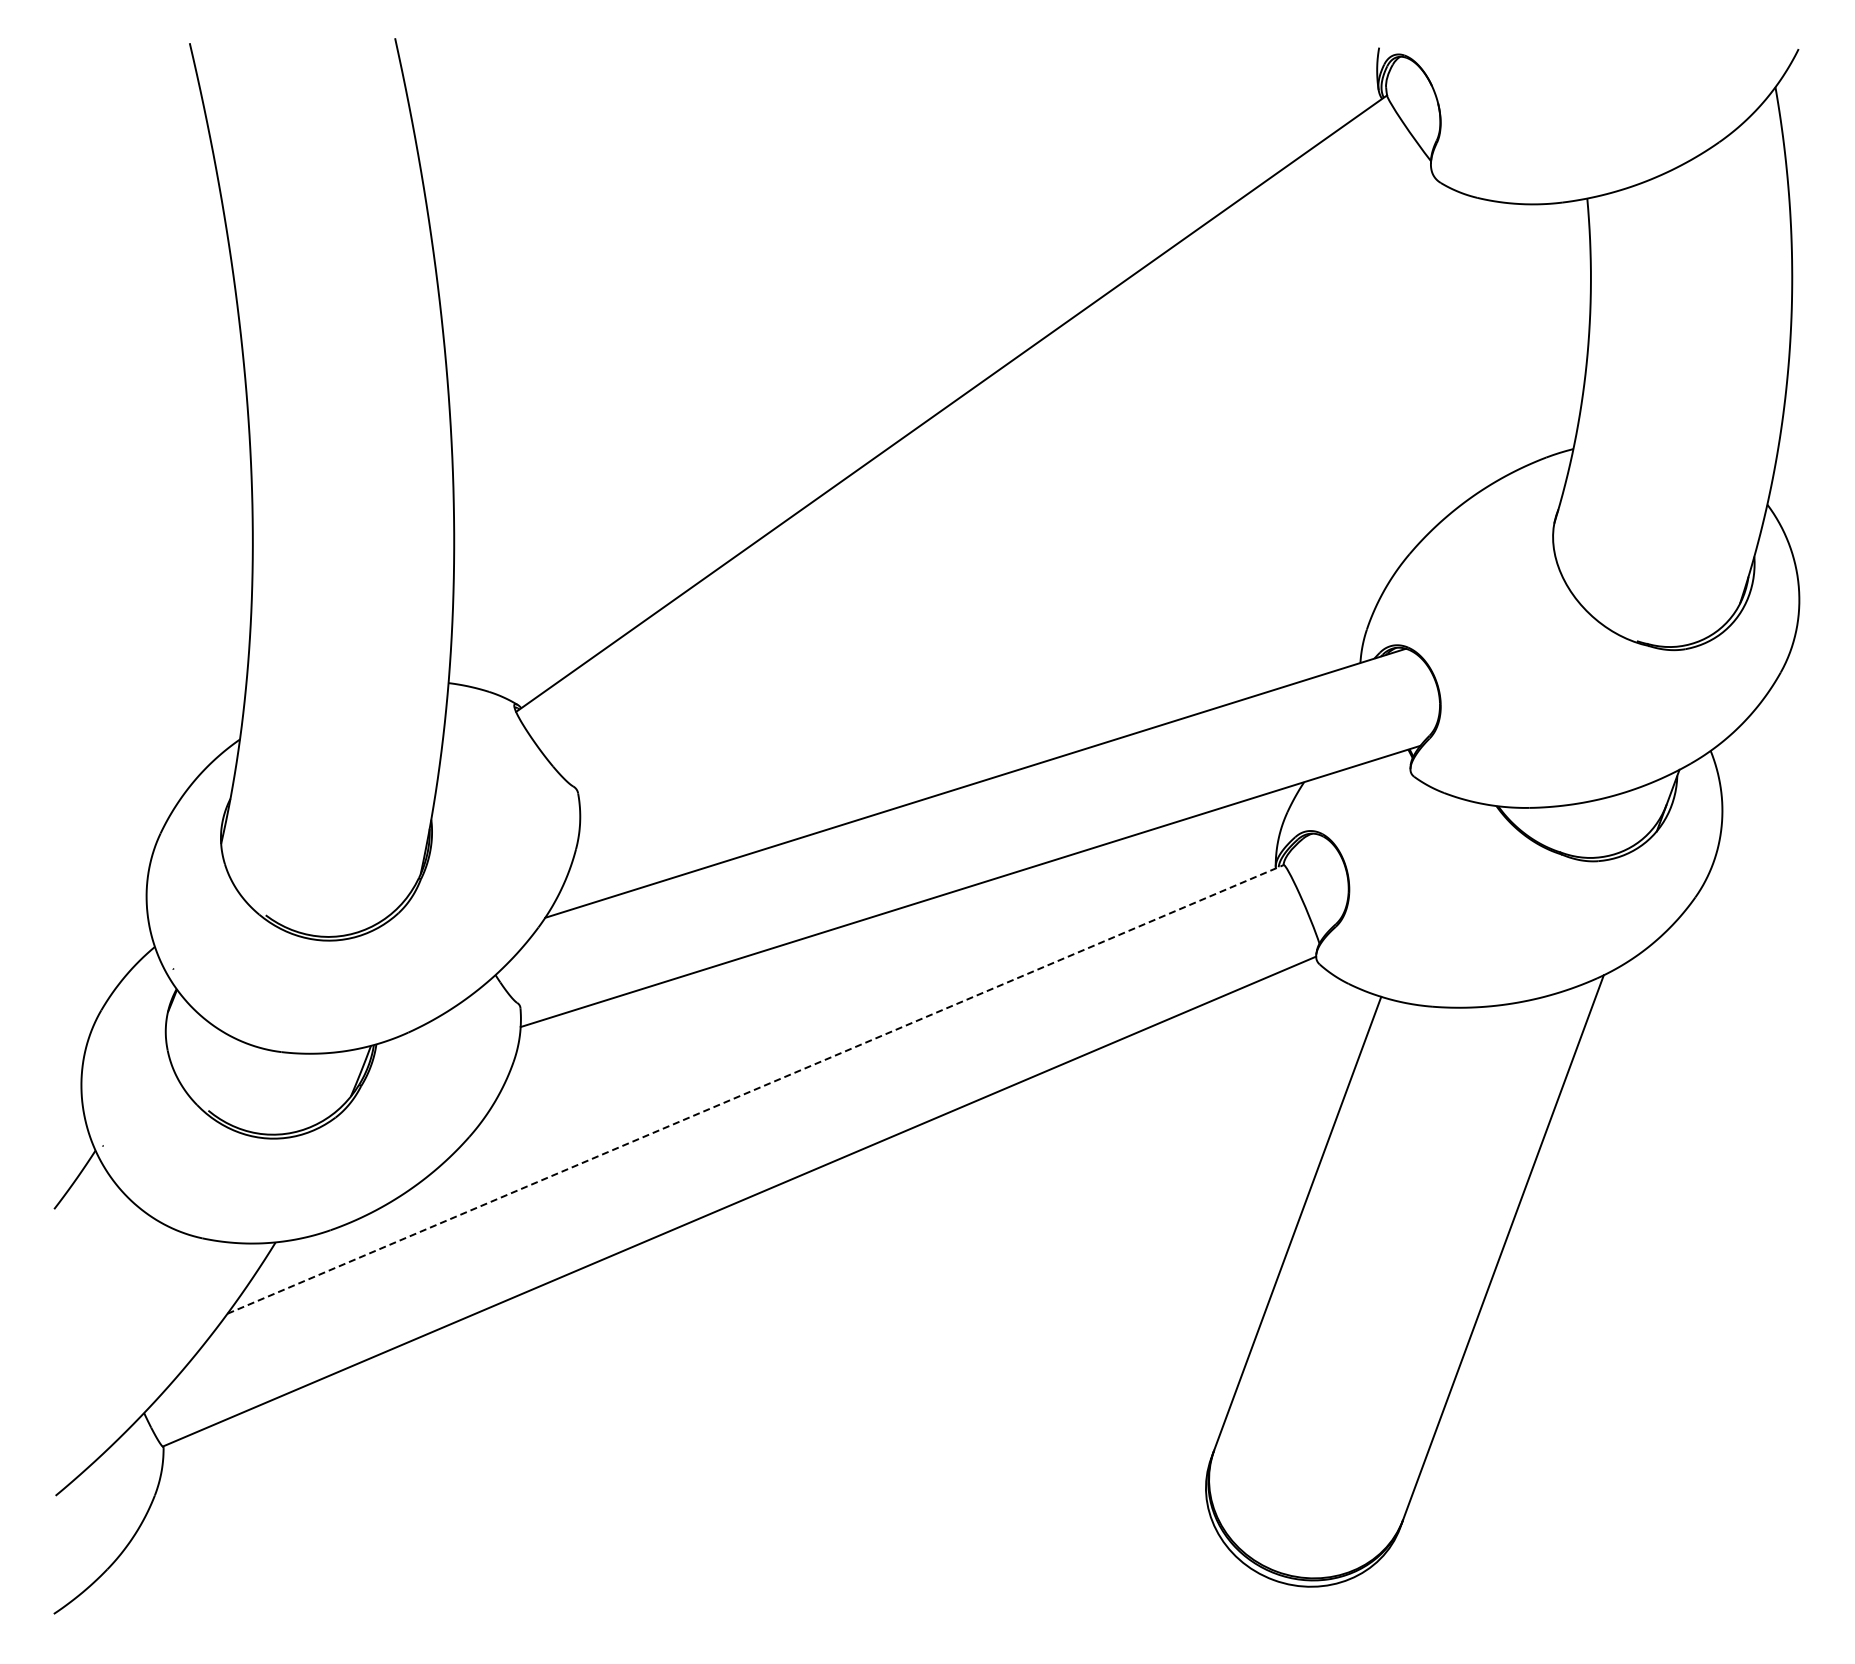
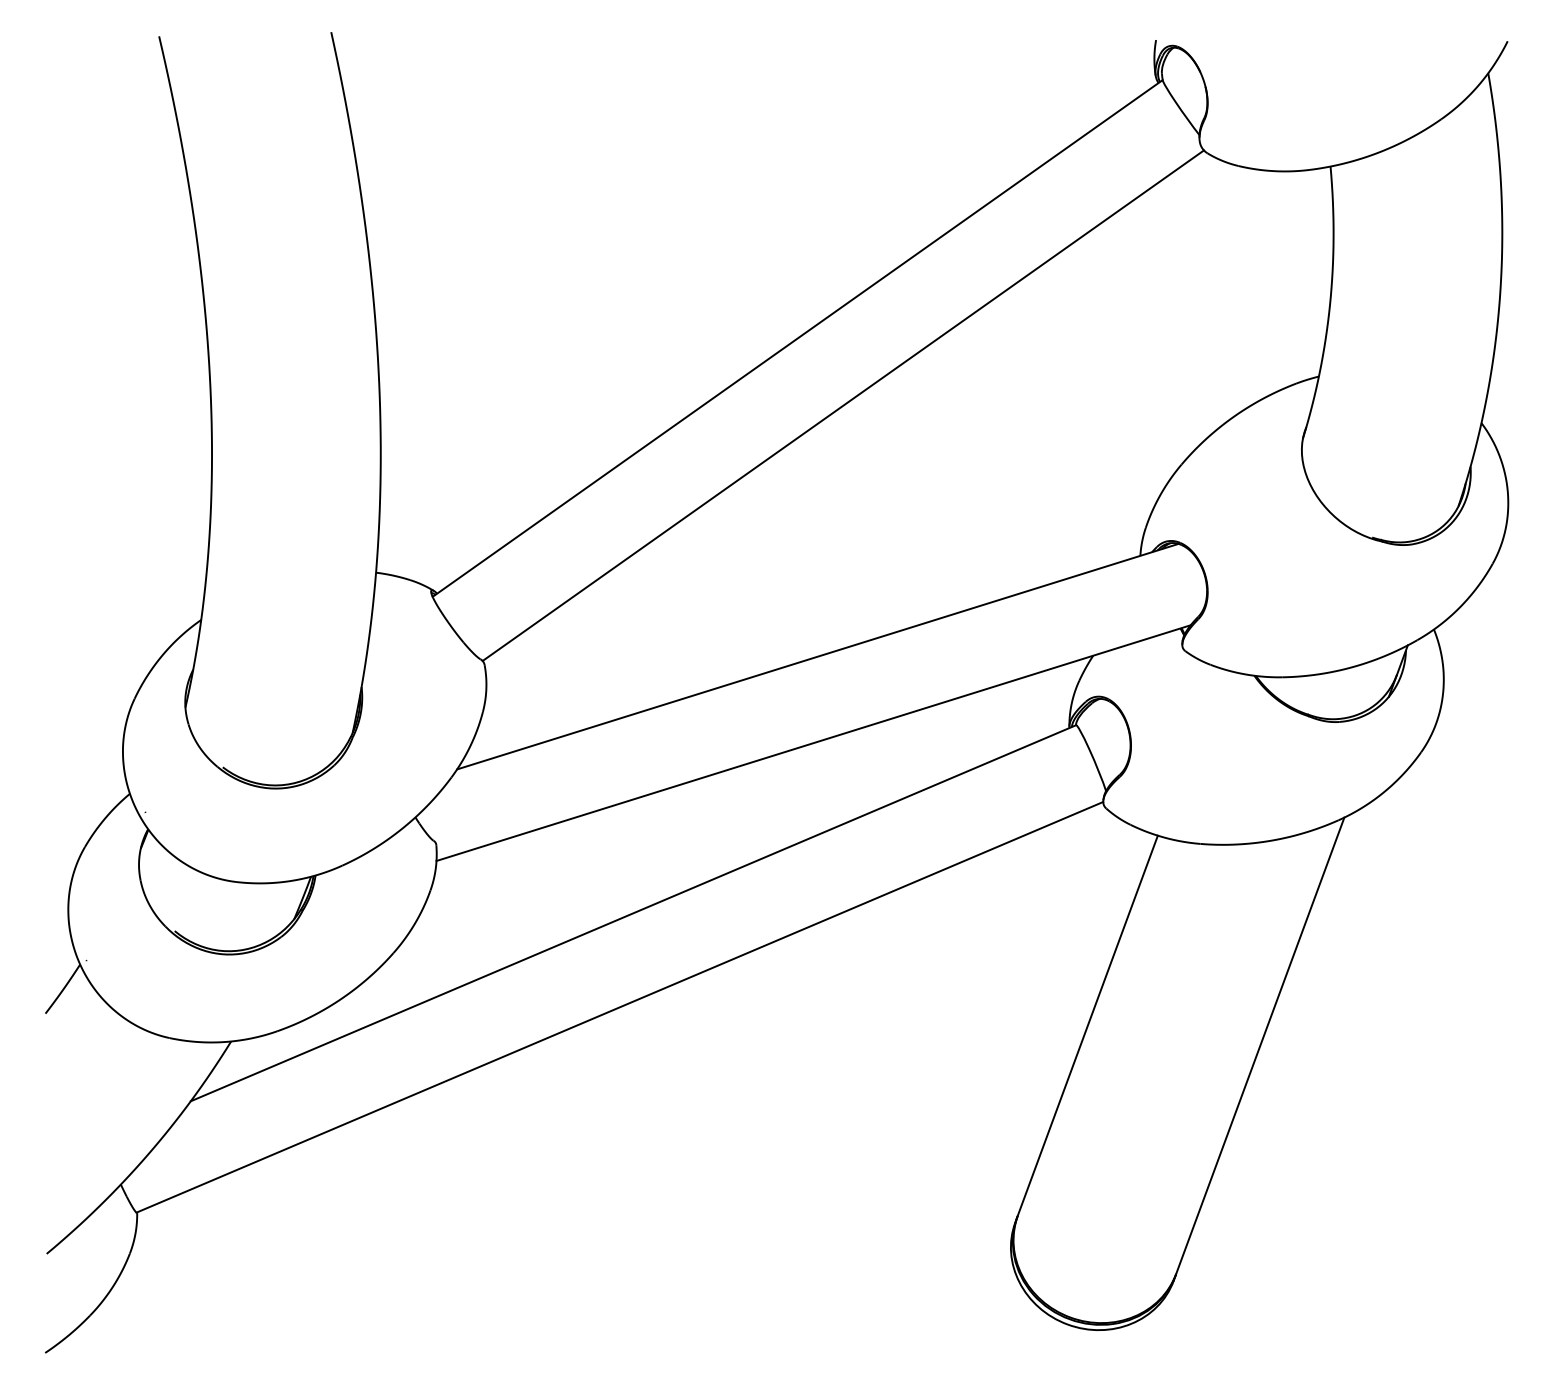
line: (1005, 483) -> (842, 405), added
line: (755, 1089) -> (633, 913), dashed -> solid

